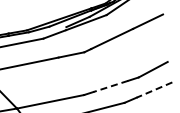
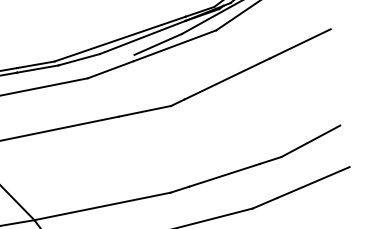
line: (110, 86) -> (224, 175), dashed -> solid
line: (154, 90) -> (313, 183), dashed -> solid

